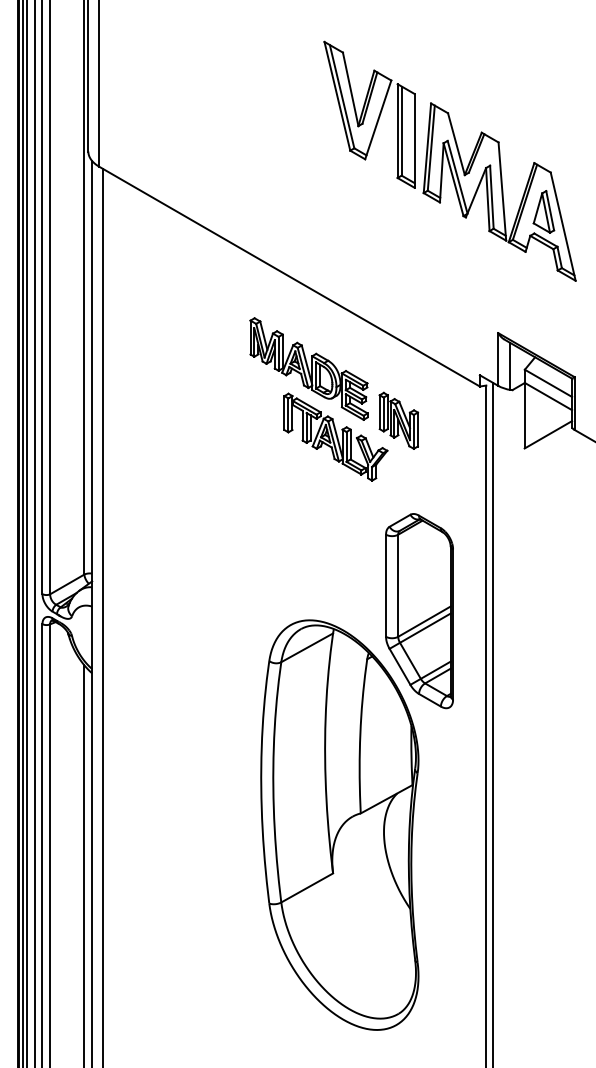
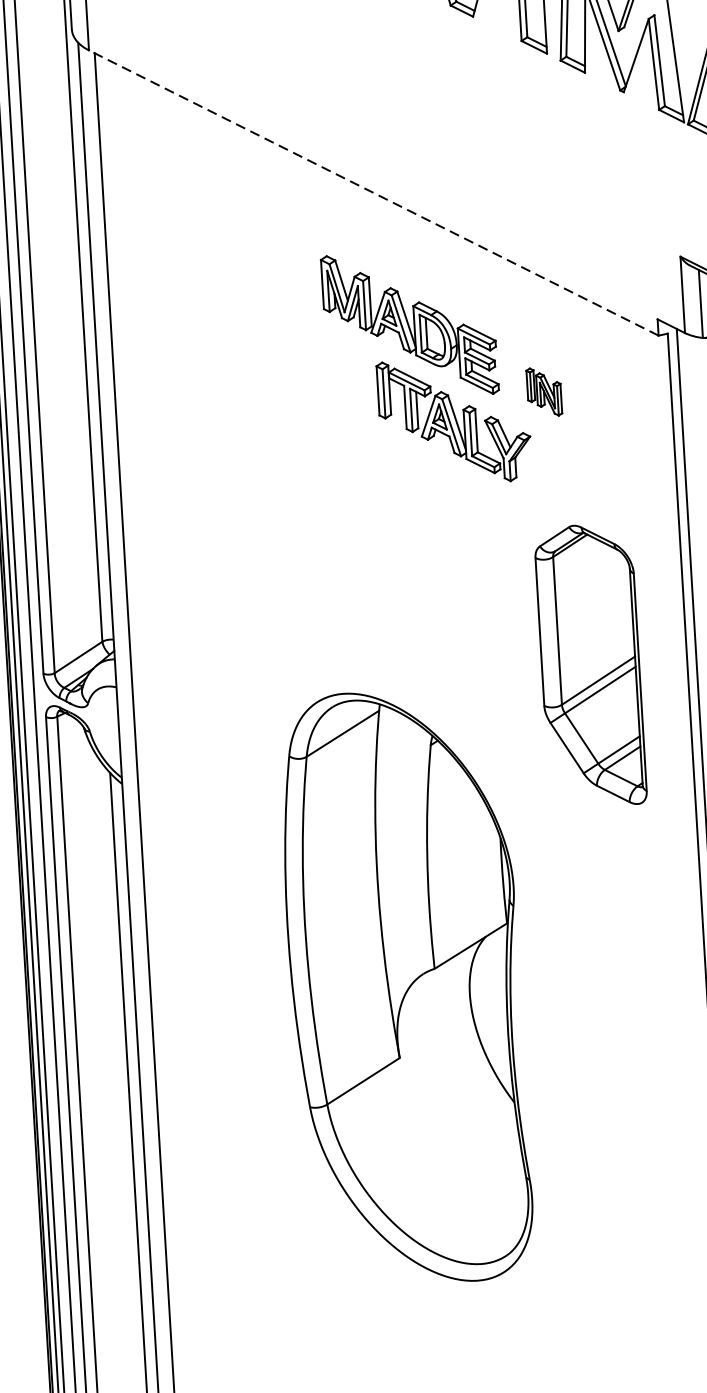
line: (289, 276) -> (373, 192), solid -> dashed
part: (398, 420) -> (543, 391), size x0.6
part: (339, 824) -> (404, 986), moved

